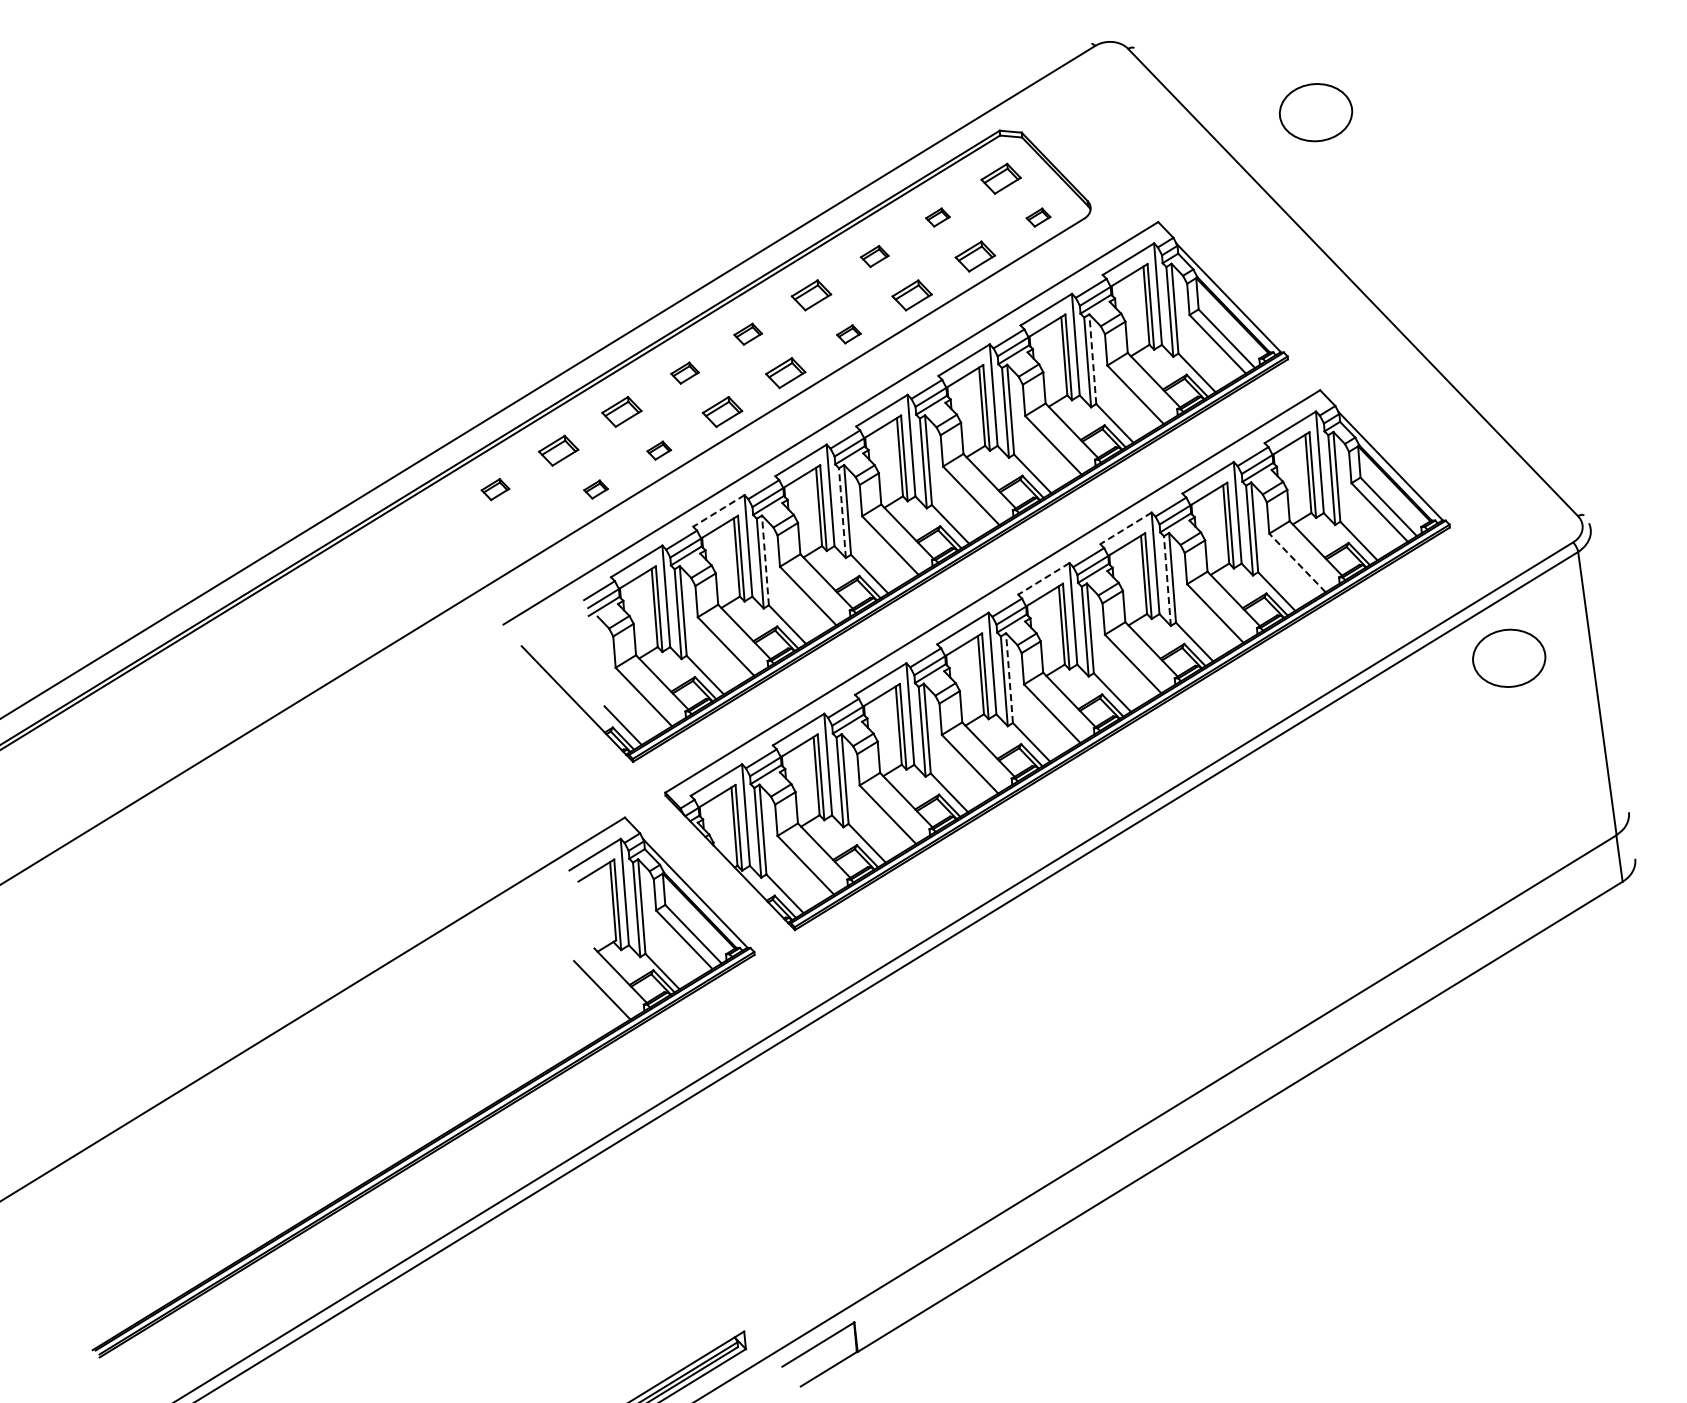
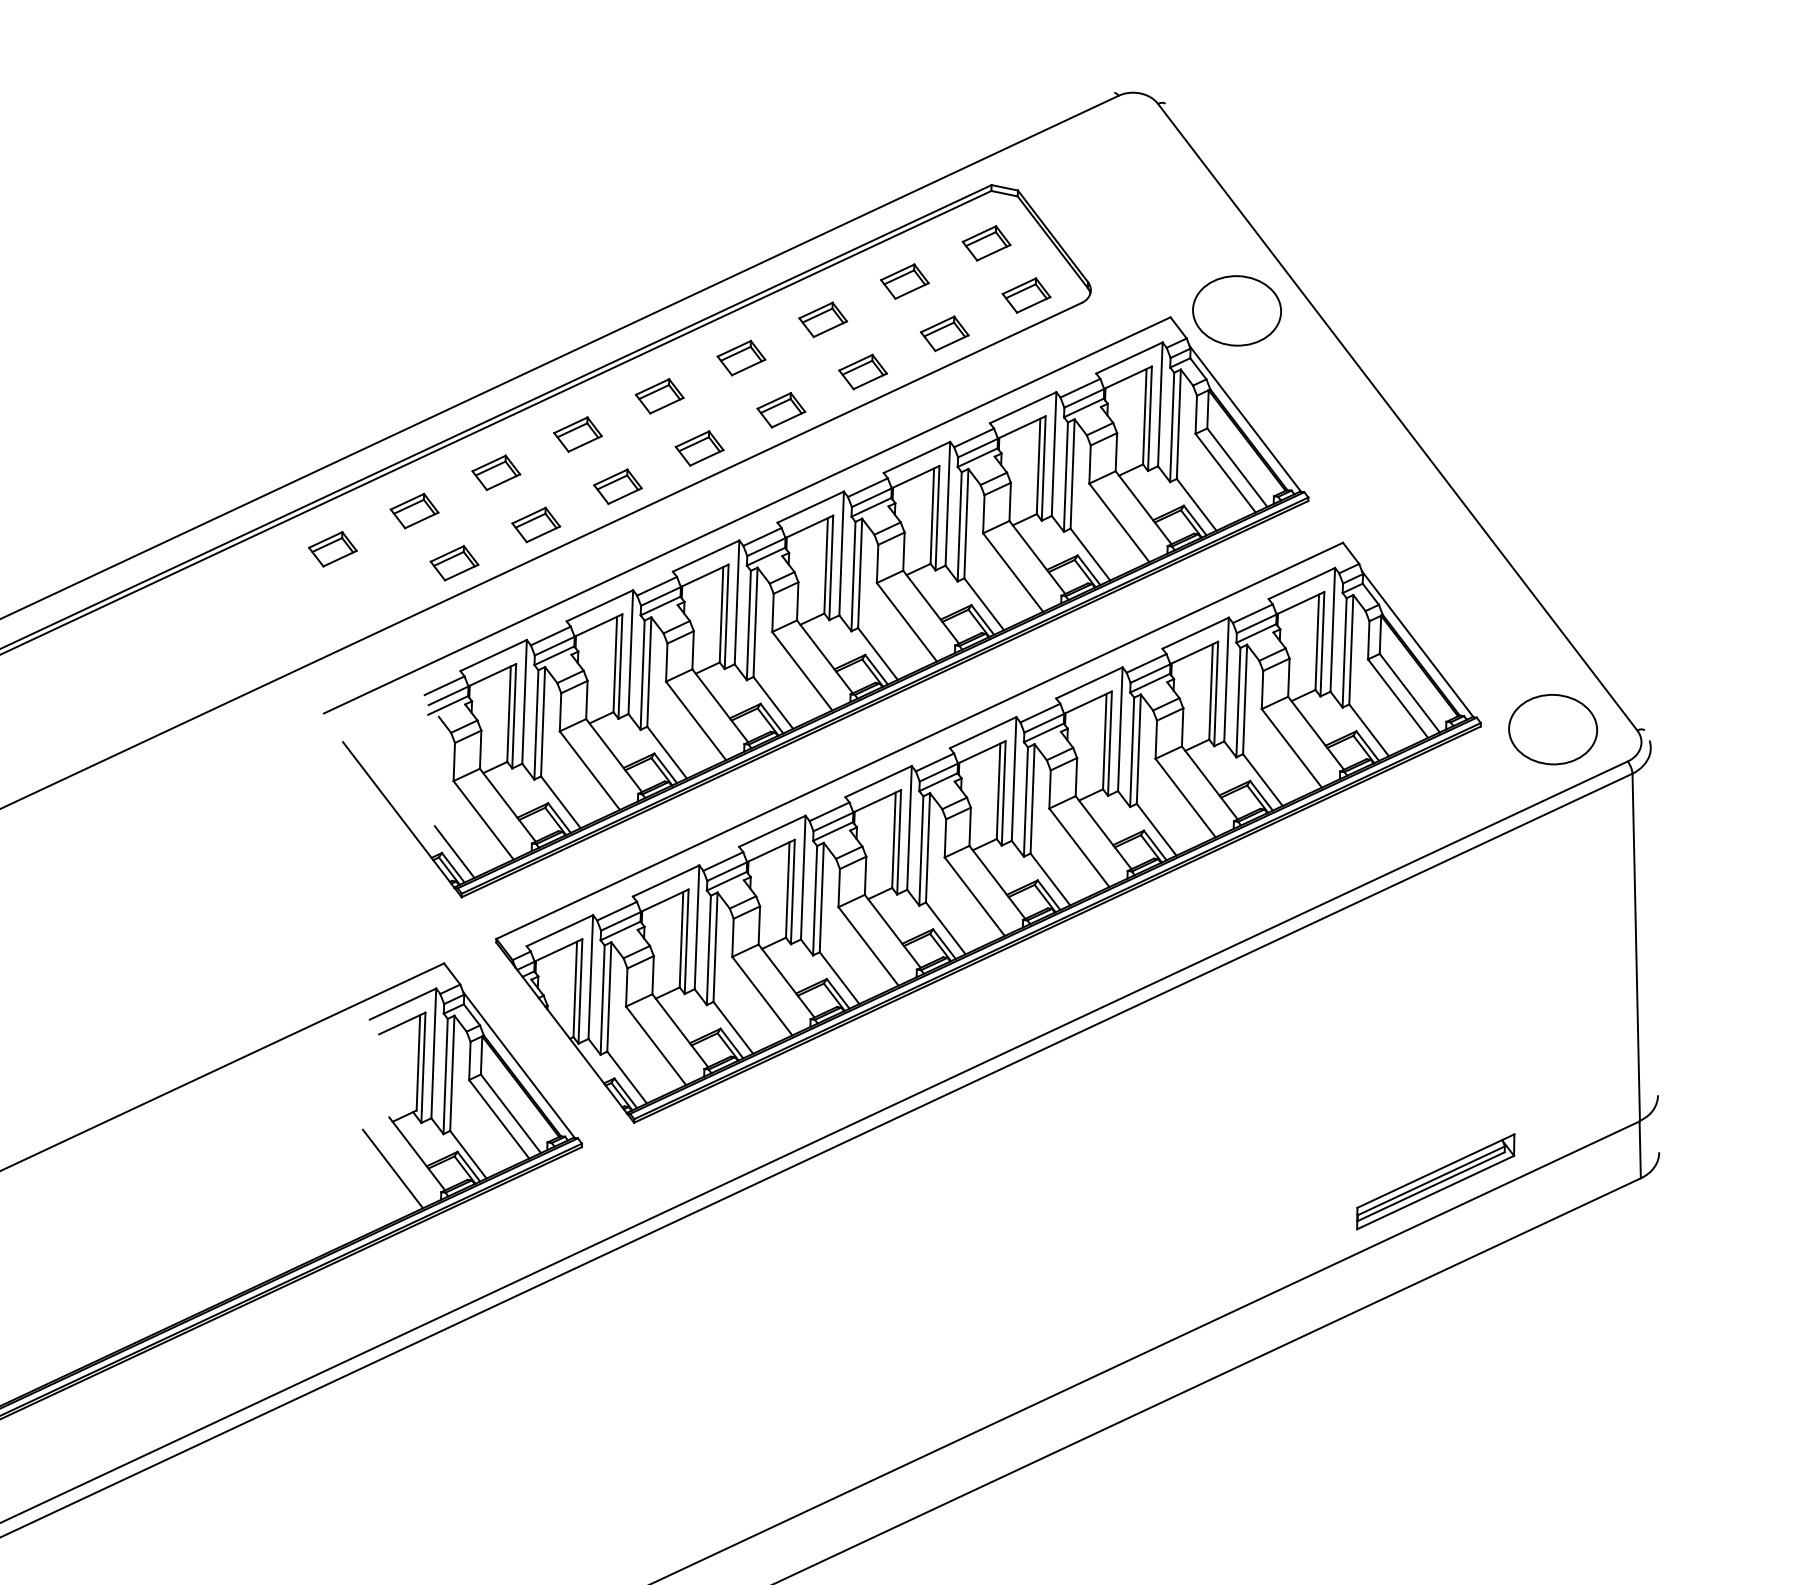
part: (1316, 112) -> (1237, 310), moved
part: (937, 217) -> (904, 281), size x1.67
part: (1038, 217) -> (1026, 295), size x1.67
part: (874, 256) -> (822, 319), size x1.43
part: (747, 334) -> (658, 396), size x1.43
part: (848, 334) -> (780, 410), size x1.67
line: (1092, 359) -> (1072, 474), dashed -> solid
part: (684, 373) -> (577, 435), size x1.43
part: (658, 450) -> (535, 524), size x1.67
part: (495, 489) -> (332, 549), size x1.43
part: (595, 489) -> (453, 562), size x1.67
line: (718, 511) -> (599, 606), dashed -> solid
line: (842, 513) -> (748, 625), dashed -> solid
line: (1125, 528) -> (1088, 683), dashed -> solid
line: (765, 560) -> (649, 672), dashed -> solid
line: (1297, 562) -> (1291, 747), dashed -> solid
line: (1043, 579) -> (982, 733), dashed -> solid
line: (1167, 581) -> (1132, 752), dashed -> solid
part: (1509, 657) -> (1553, 728), moved
line: (1009, 678) -> (927, 848), dashed -> solid
part: (1455, 903) -> (1435, 1181), added

